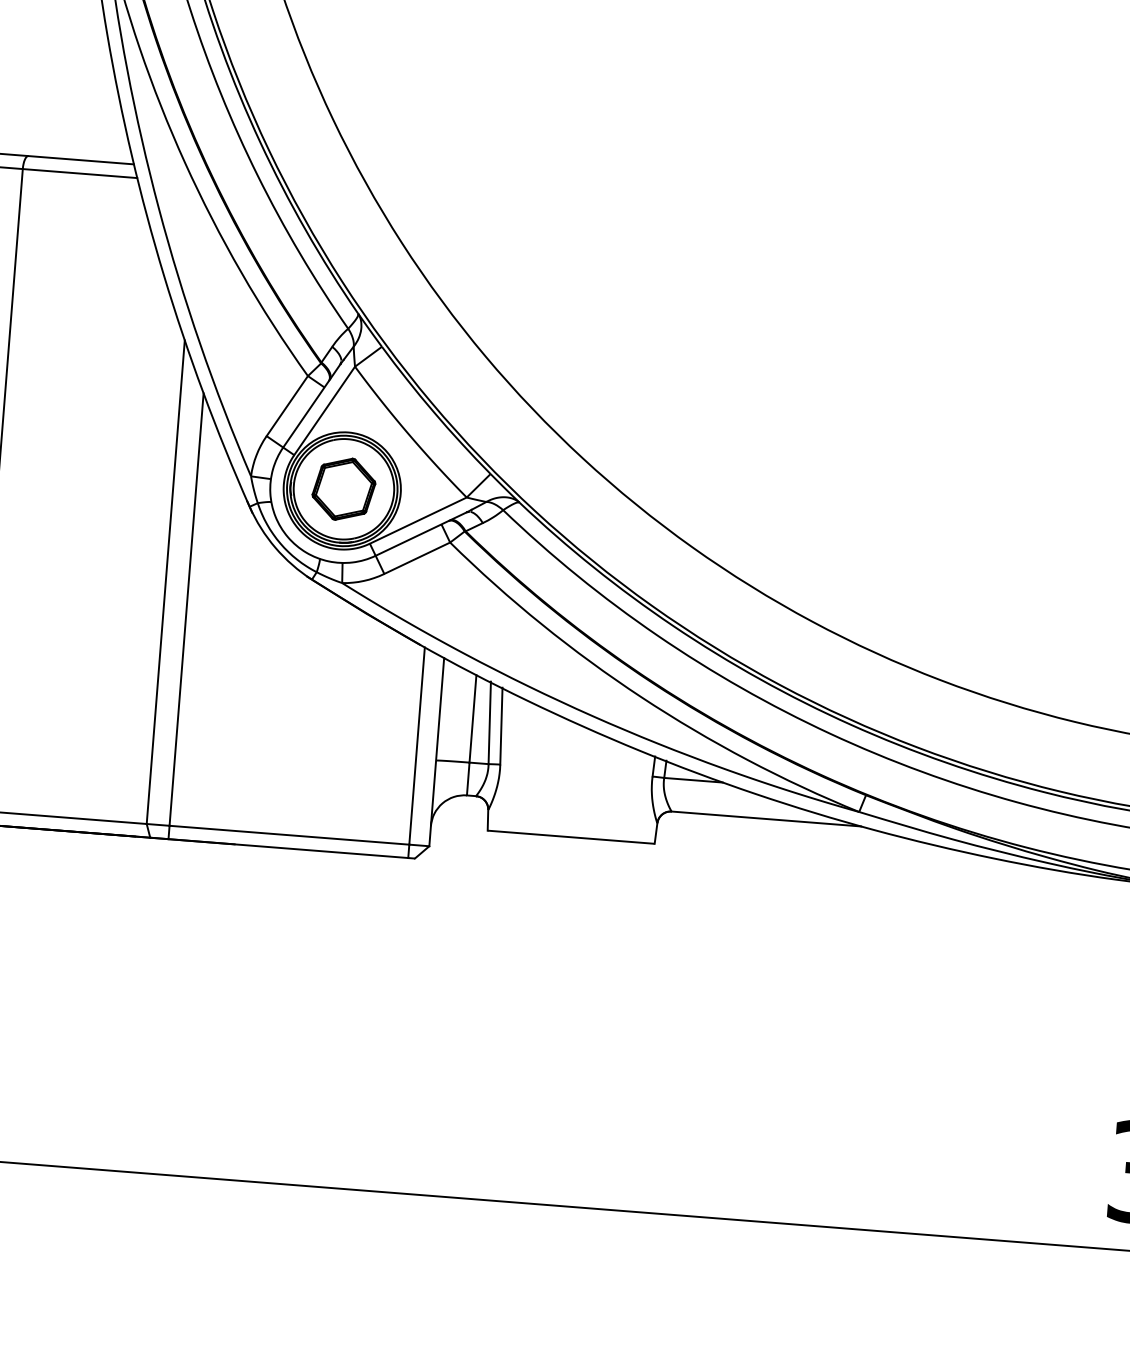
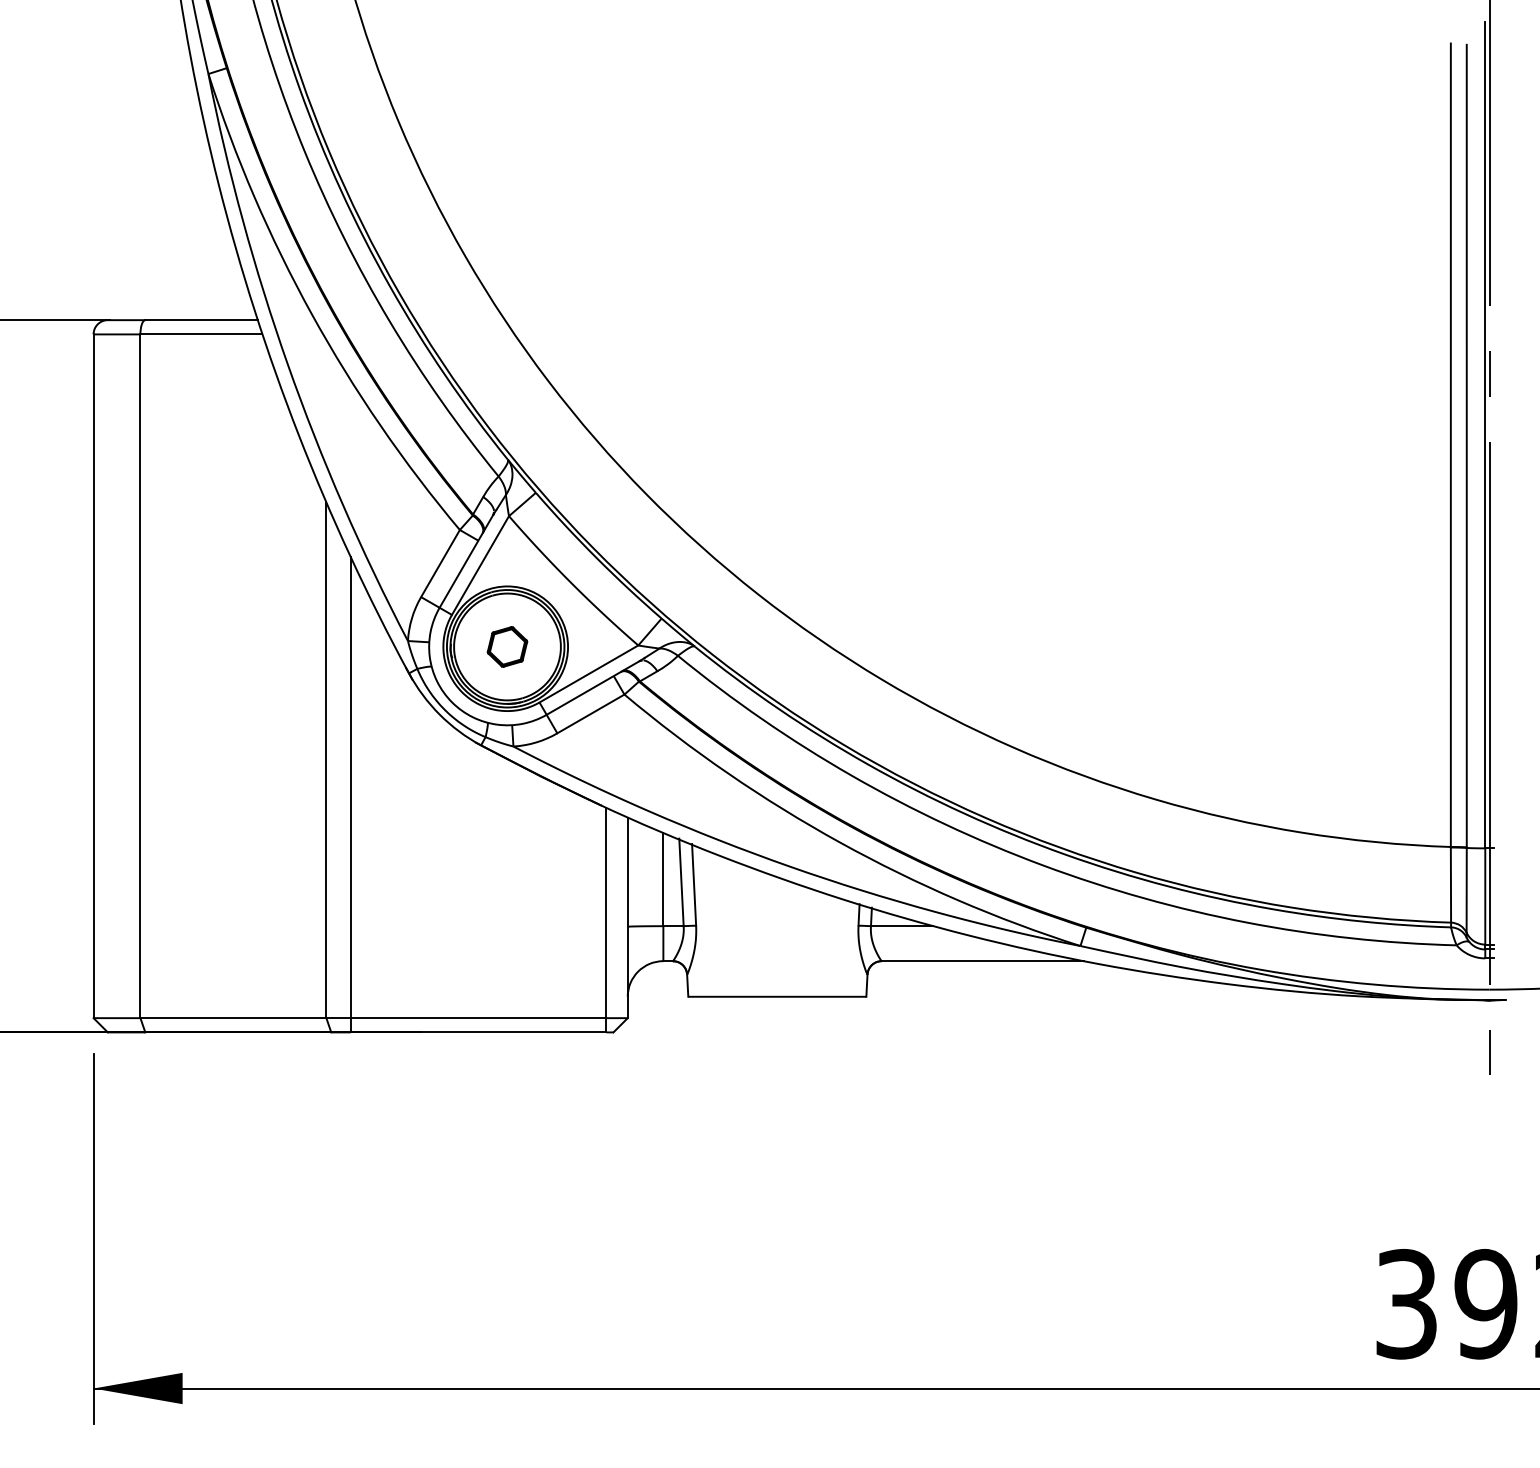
part: (344, 488) -> (507, 646), size x0.6

